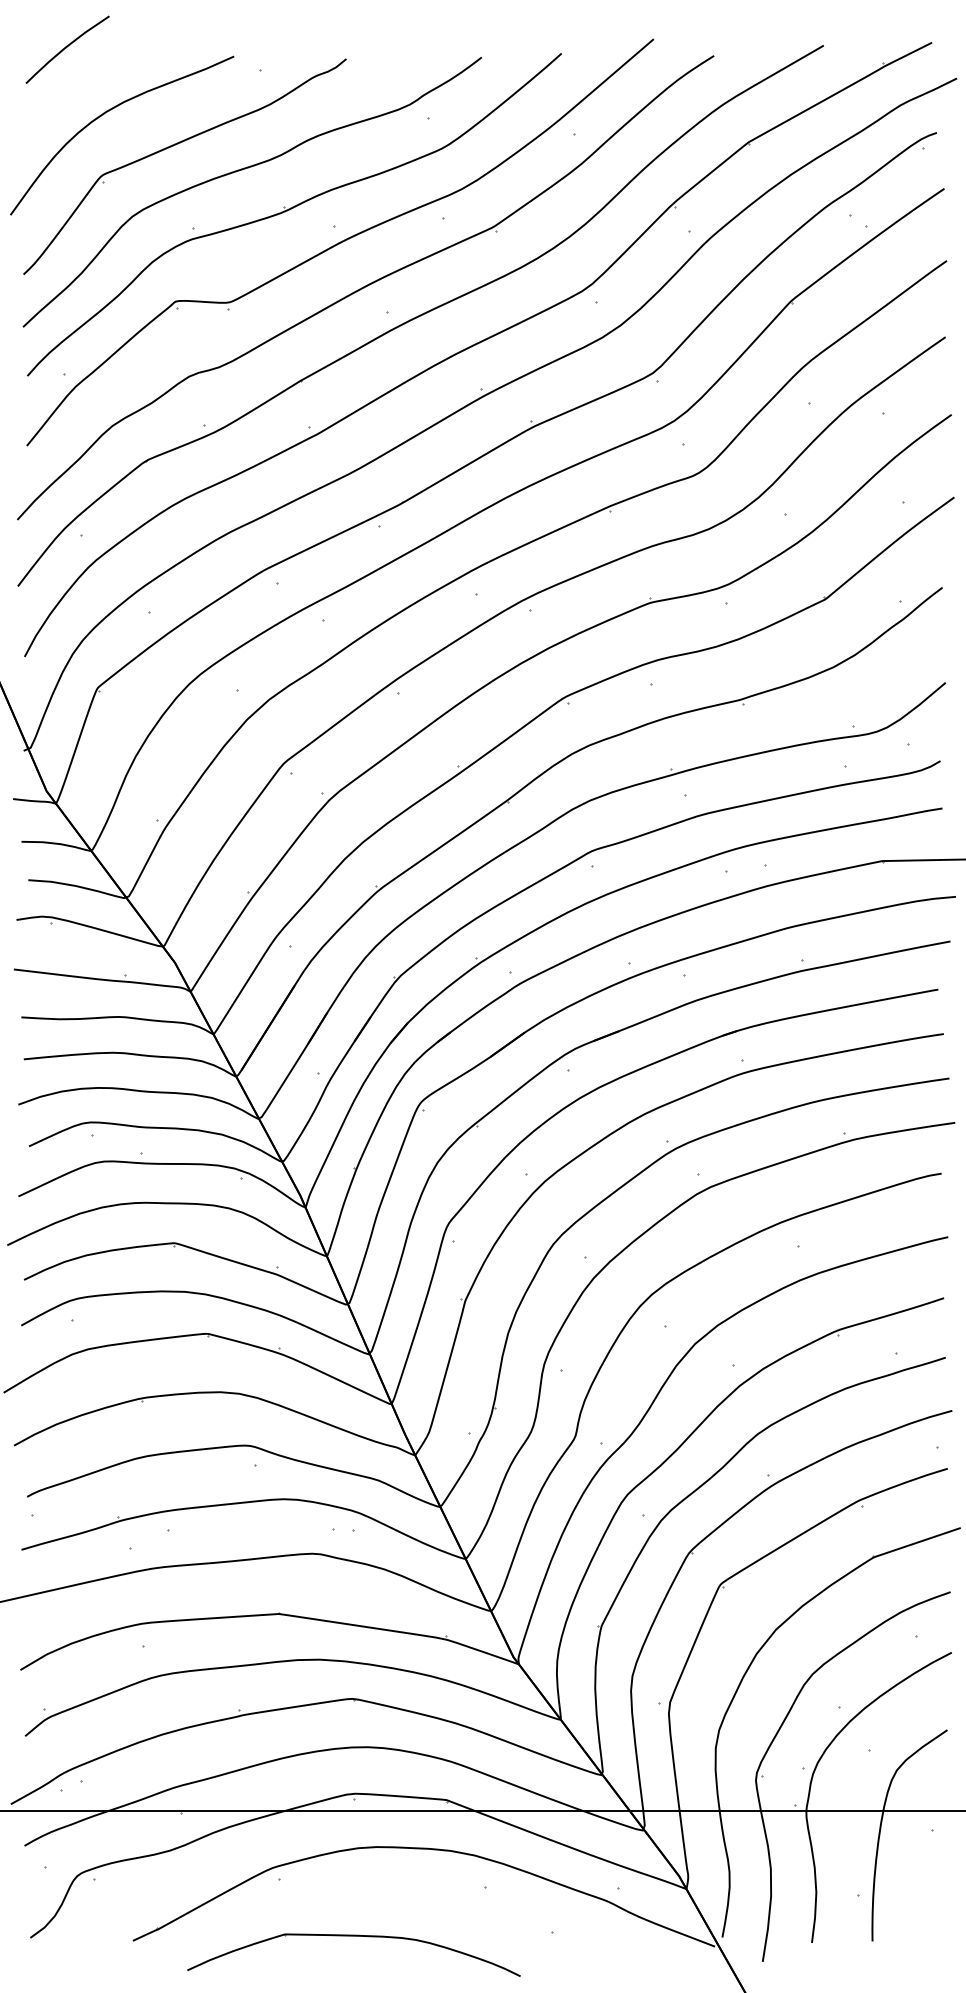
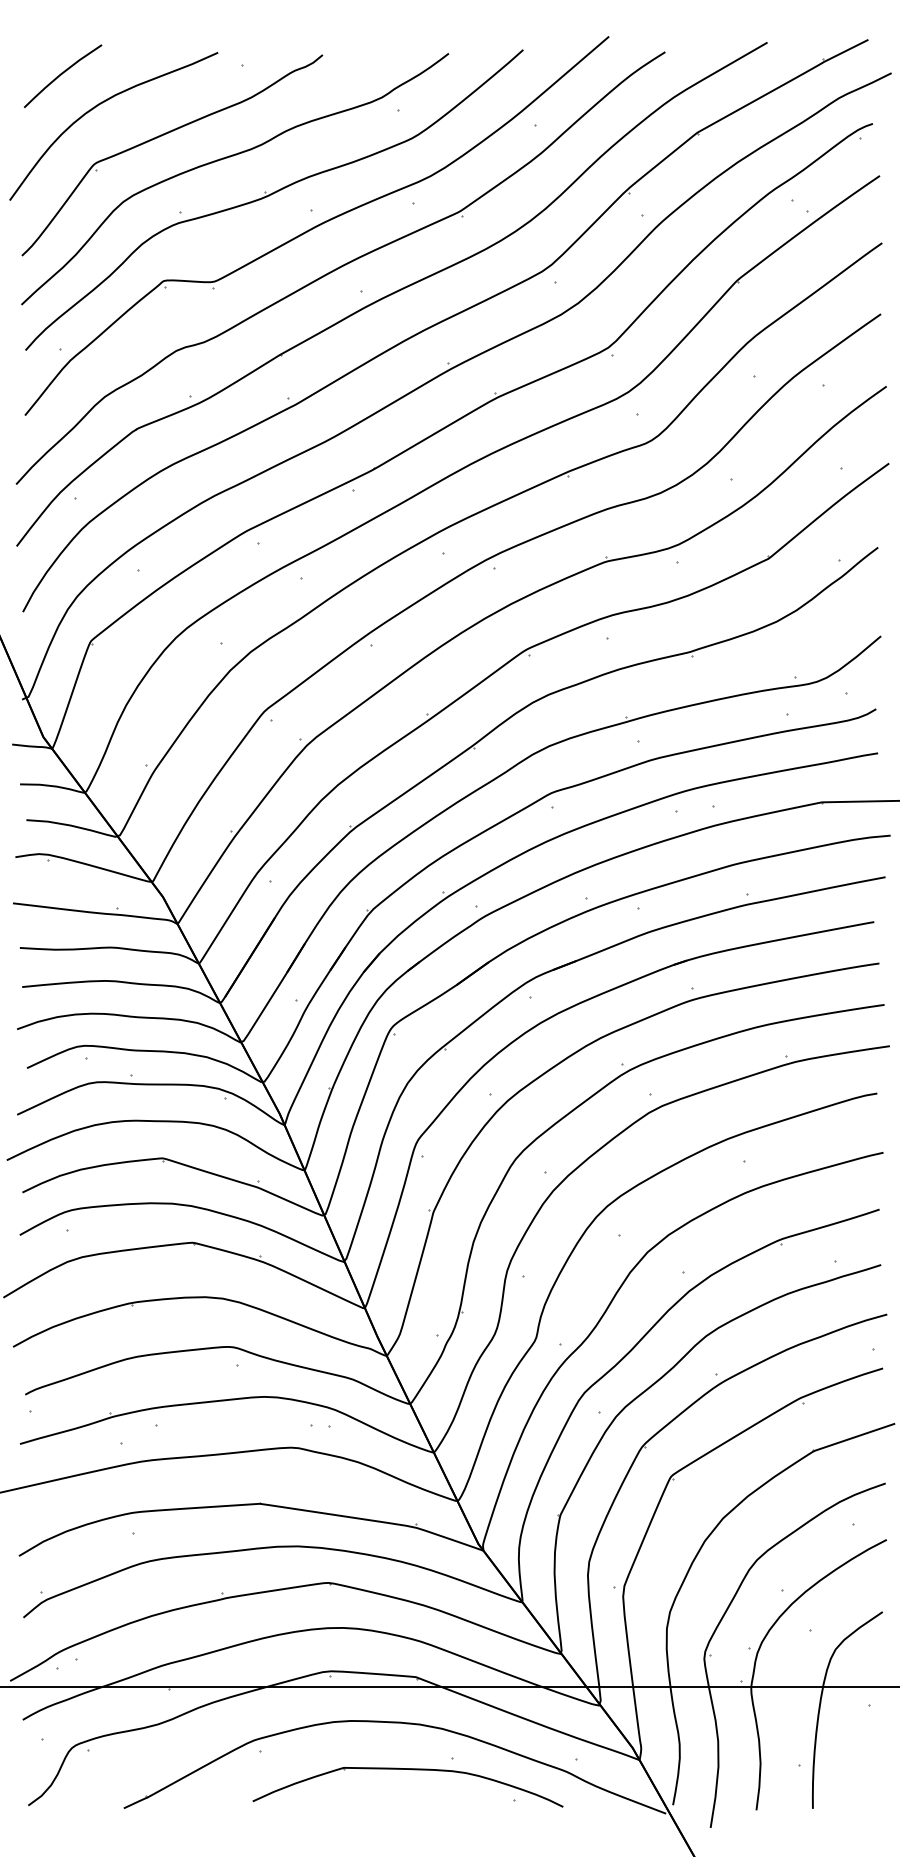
curve: (66, 48) -> (61, 75), moved
part: (353, 1936) -> (407, 1769), moved

